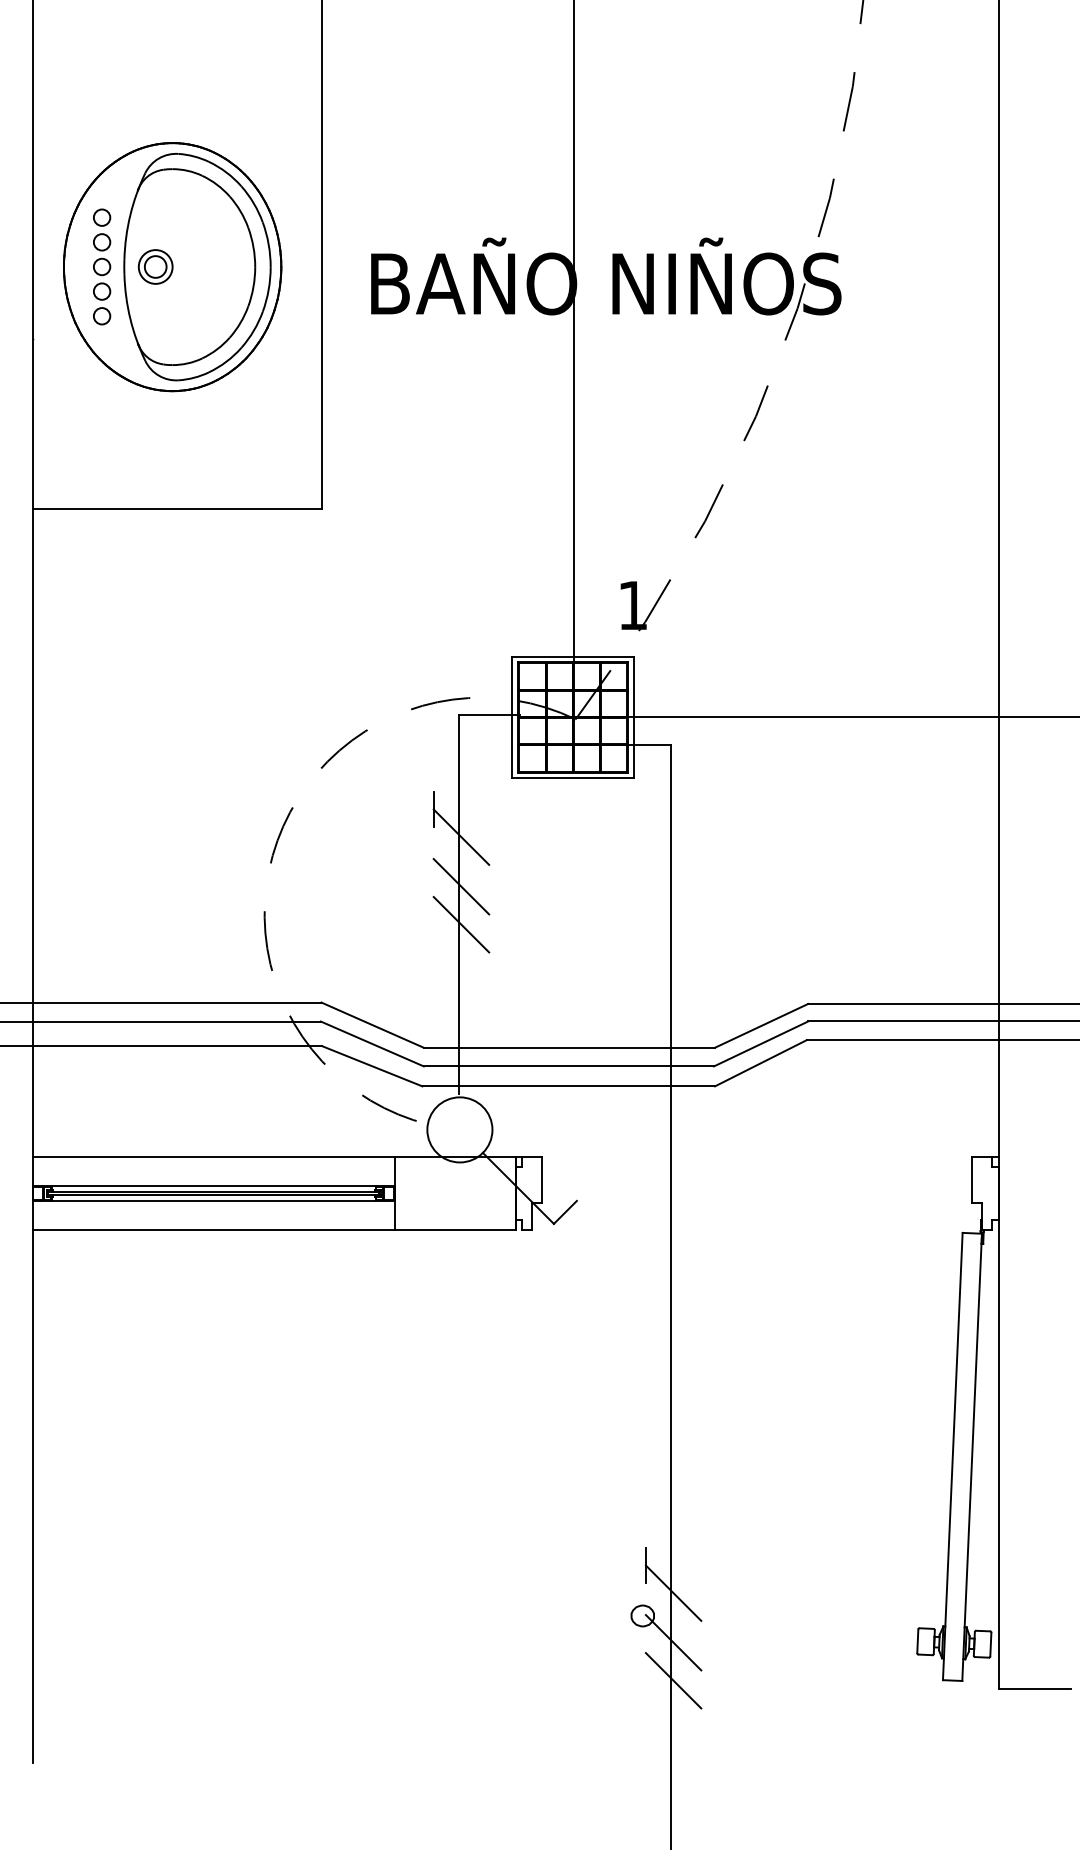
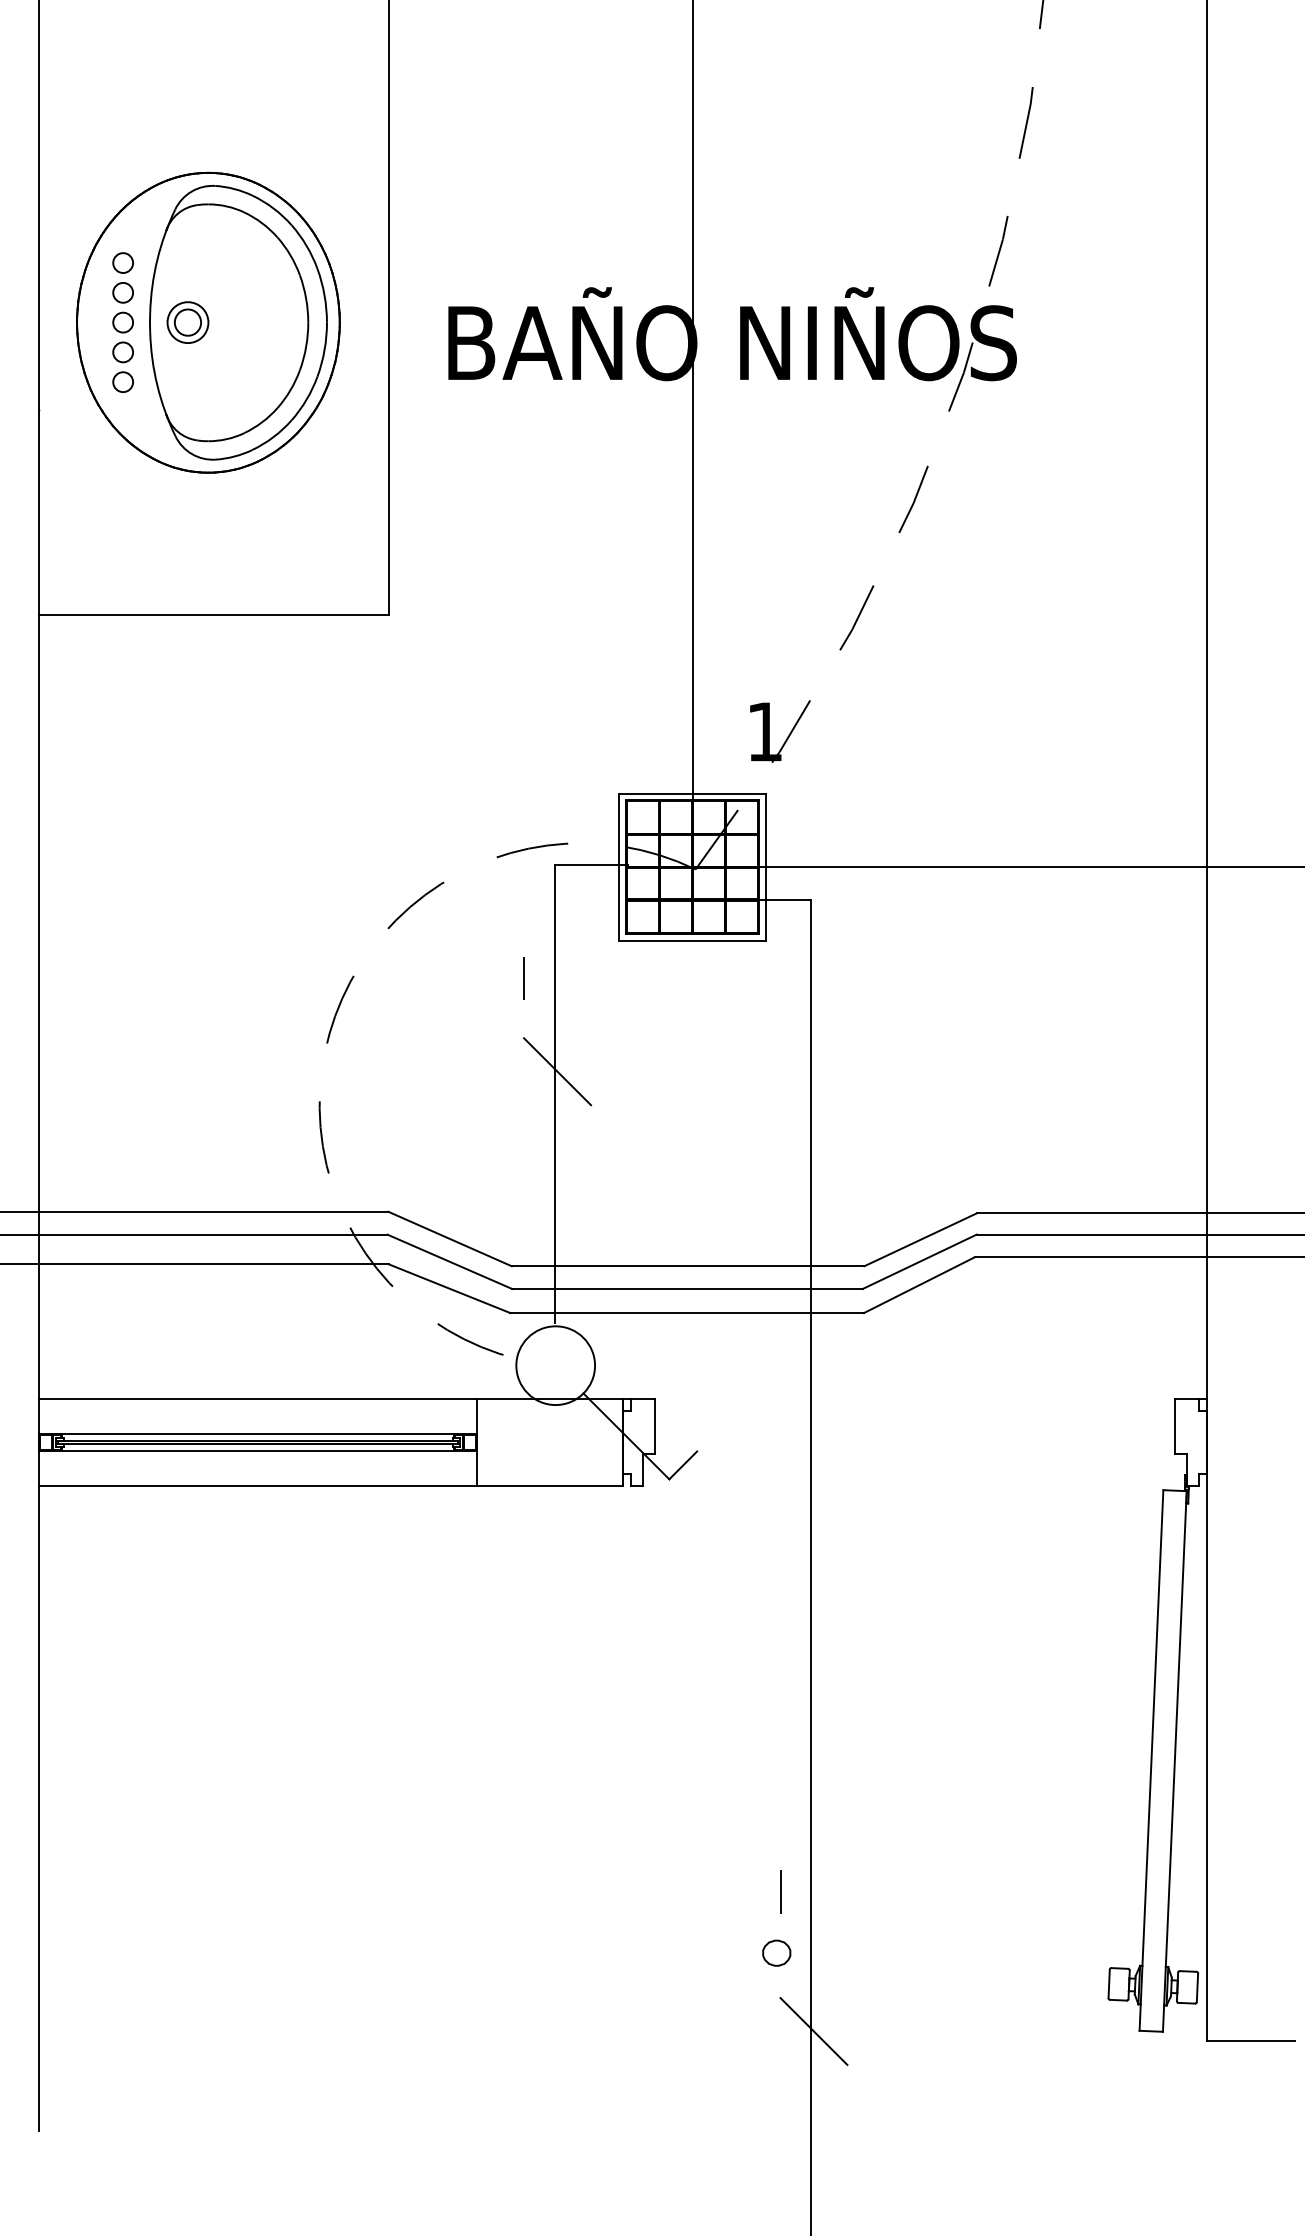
line: (461, 836) -> (557, 1011), removed
line: (461, 924) -> (557, 1117), removed
line: (673, 1593) -> (813, 1925), removed
line: (673, 1642) -> (813, 1985), removed

